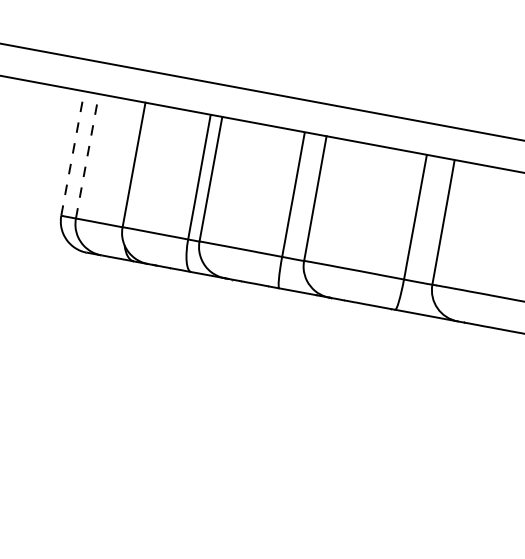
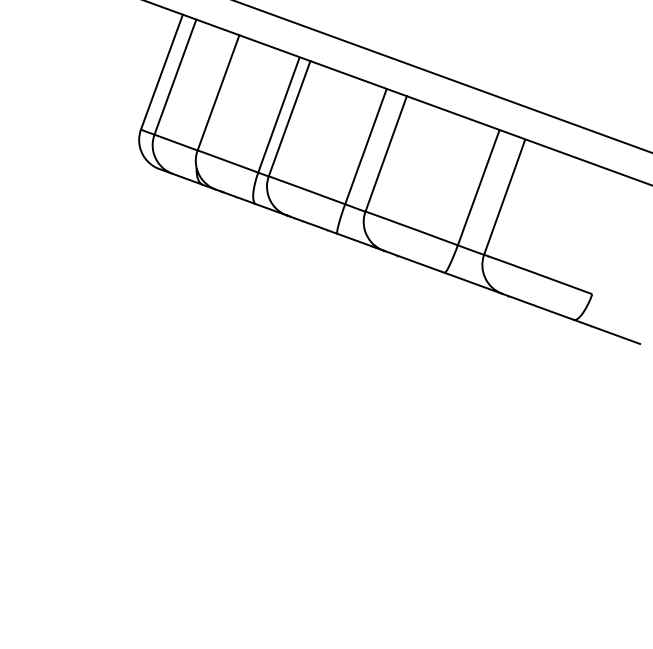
line: (73, 152) -> (162, 71), dashed -> solid
line: (87, 155) -> (175, 76), dashed -> solid

